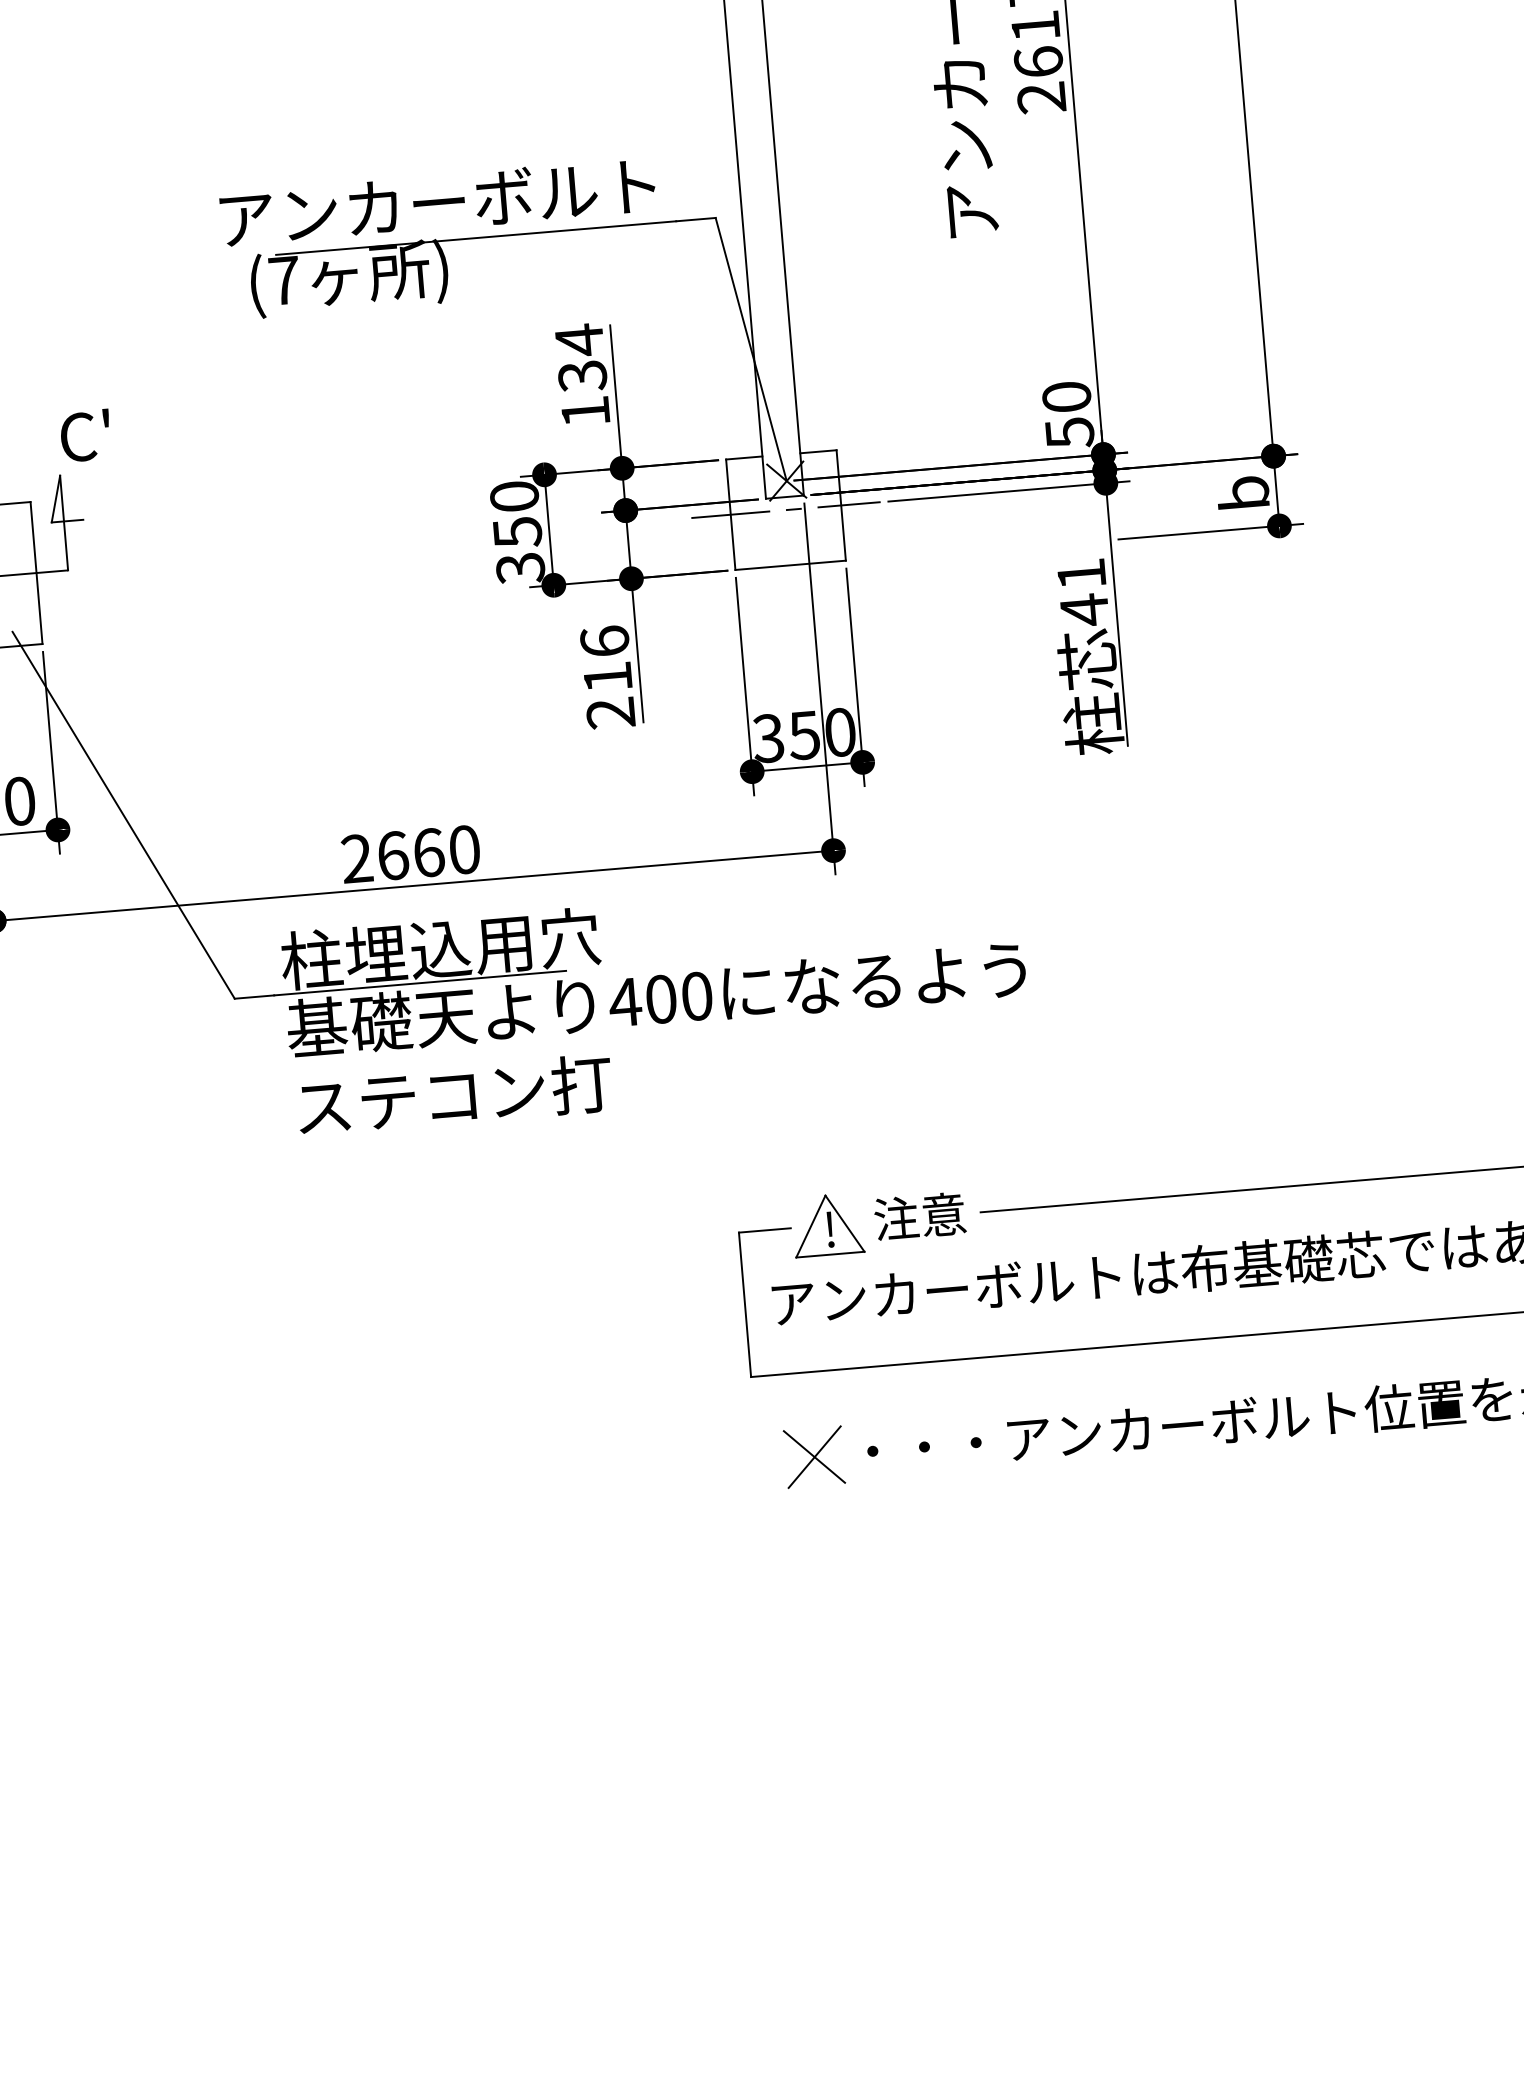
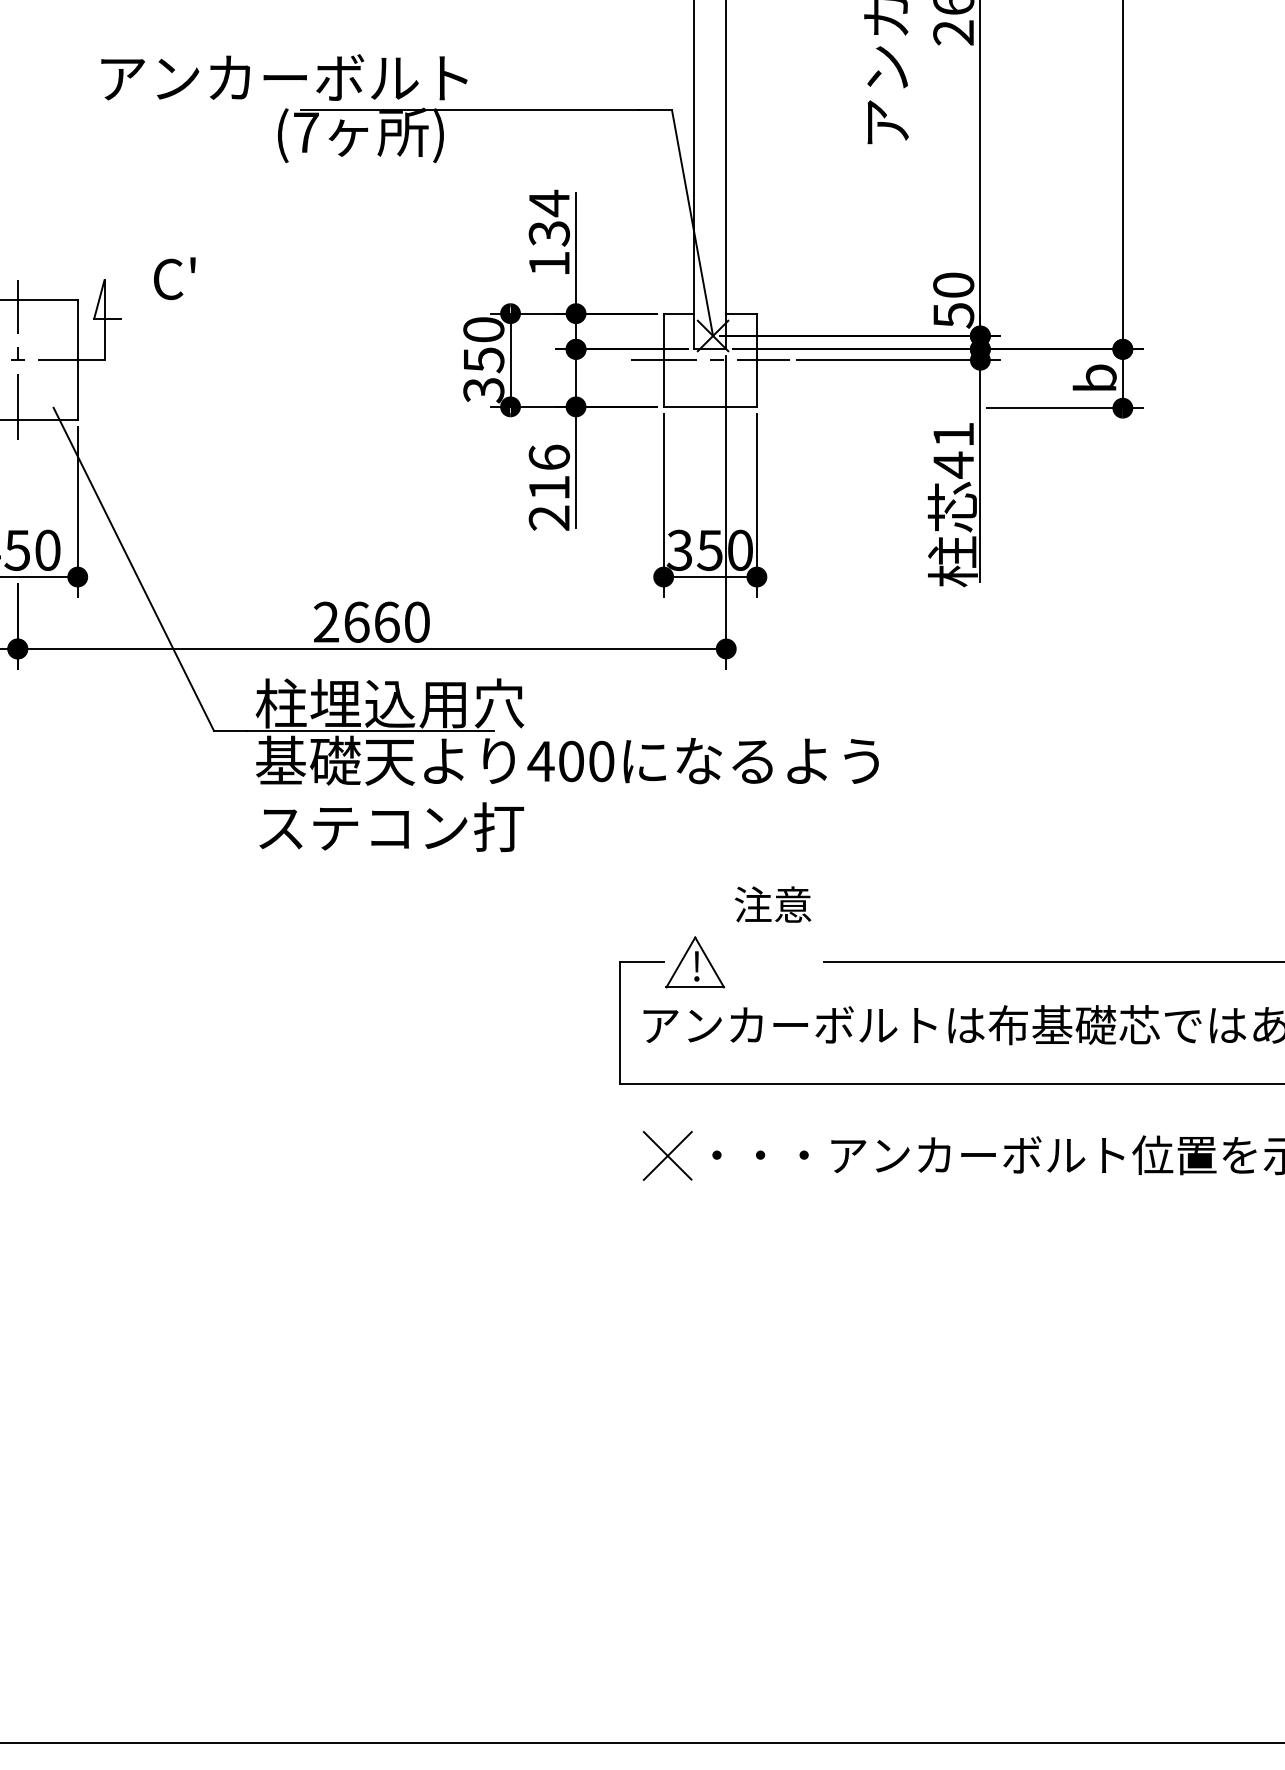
text: (438, 201) -> (284, 77), moved
text: (85, 435) -> (174, 278), moved
text: (920, 1216) -> (773, 904), moved

